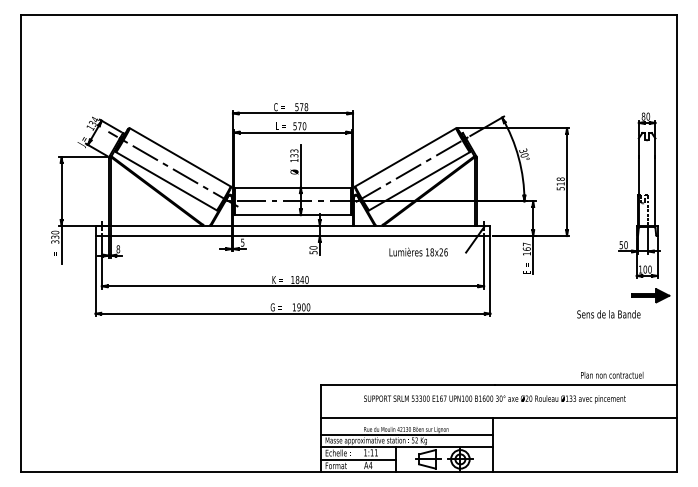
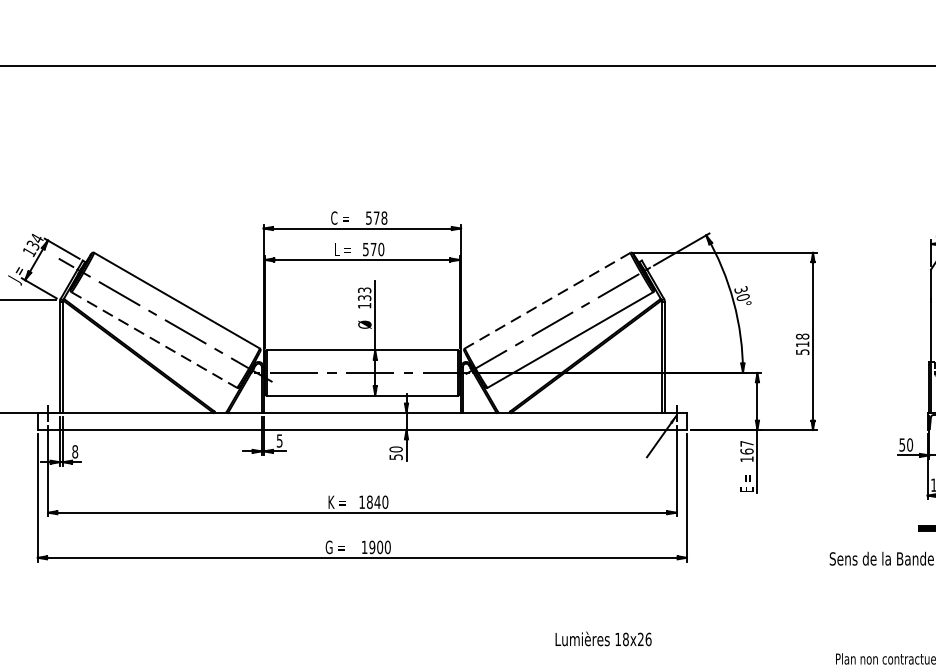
line: (405, 157) -> (547, 300), solid -> dashed
line: (166, 181) -> (154, 340), solid -> dashed
text: (418, 251) -> (603, 637), moved

